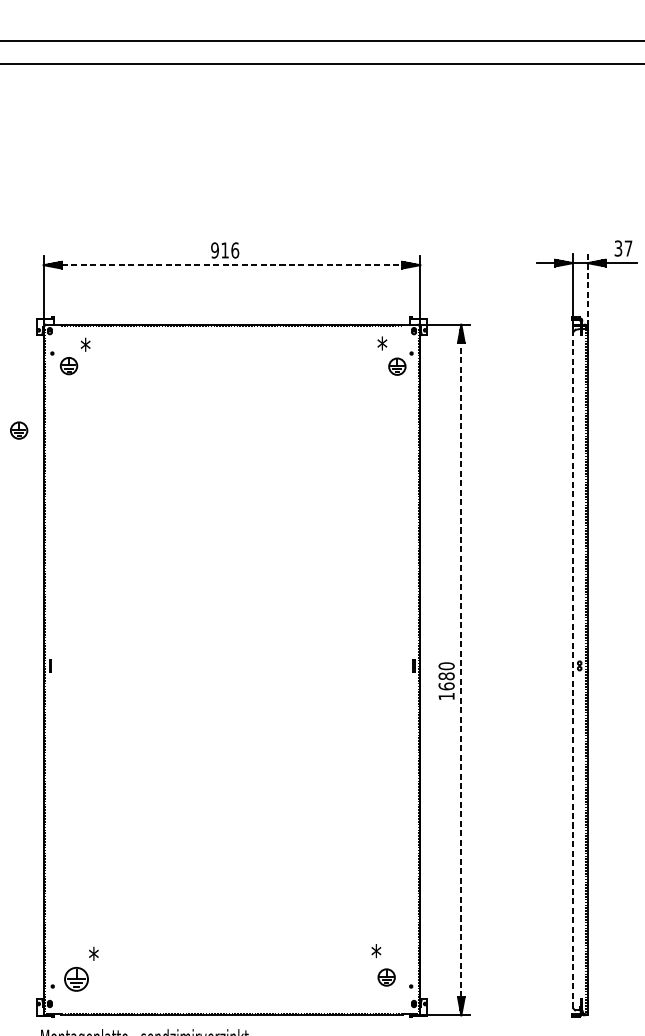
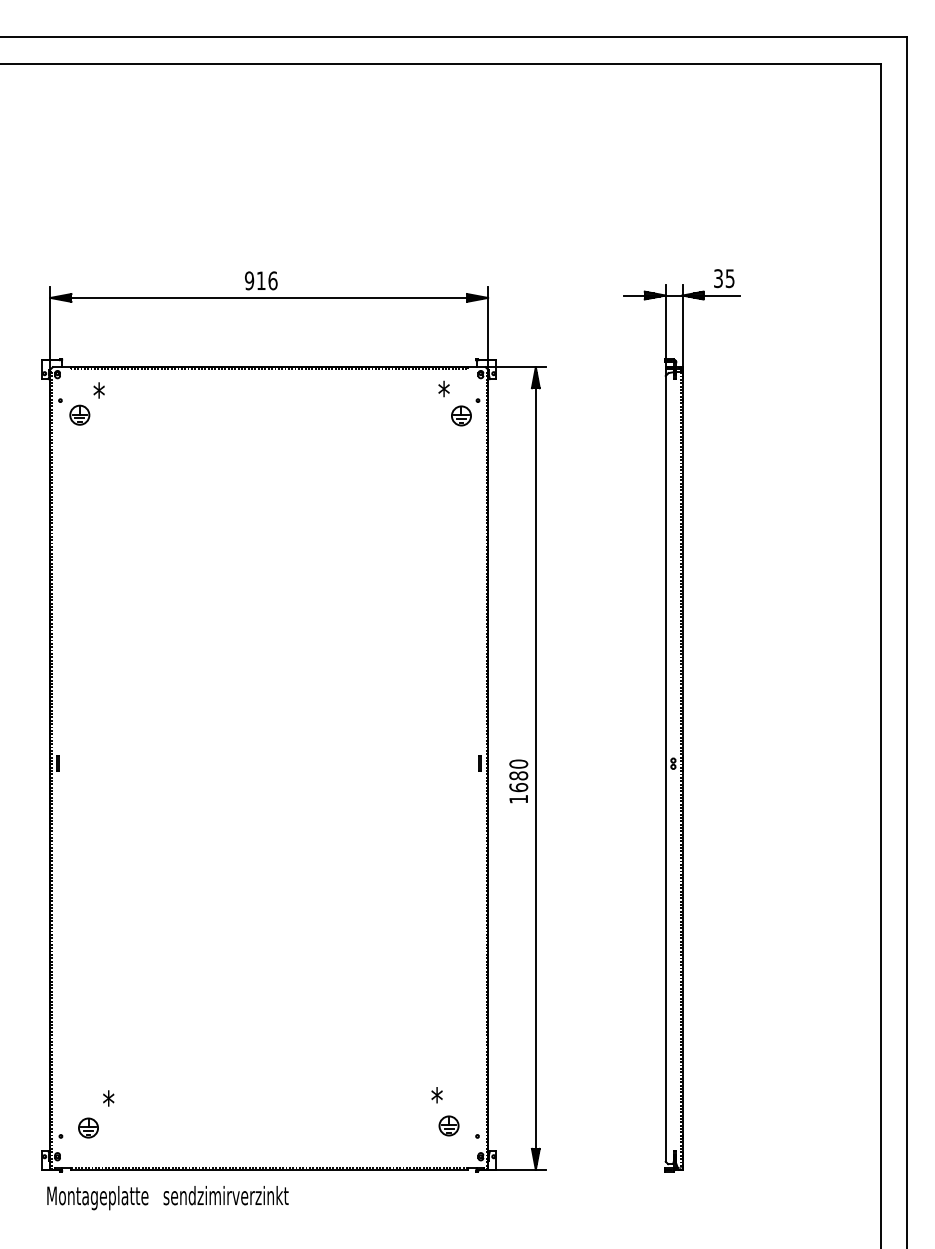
text: (627, 248) -> (729, 278), 37 -> 35
line: (232, 264) -> (269, 297), dashed -> solid
line: (587, 289) -> (682, 326), dashed -> solid
part: (18, 429) -> (21, 489), removed
line: (461, 669) -> (535, 768), dashed -> solid
line: (572, 669) -> (665, 768), dashed -> solid
part: (76, 978) -> (88, 1127), size x0.71

